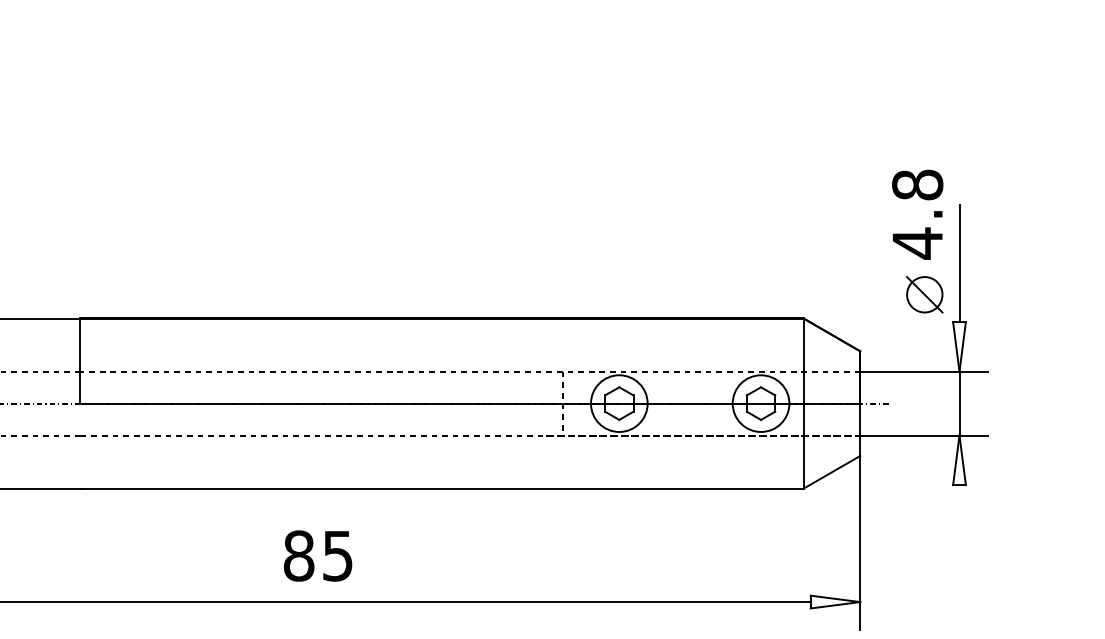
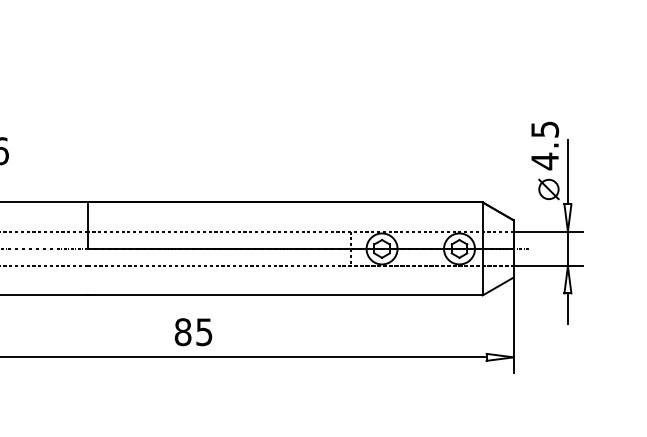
text: (918, 184) -> (545, 129), 4.8 -> 4.5
line: (958, 512) -> (567, 308), added
text: (318, 556) -> (193, 332), moved

